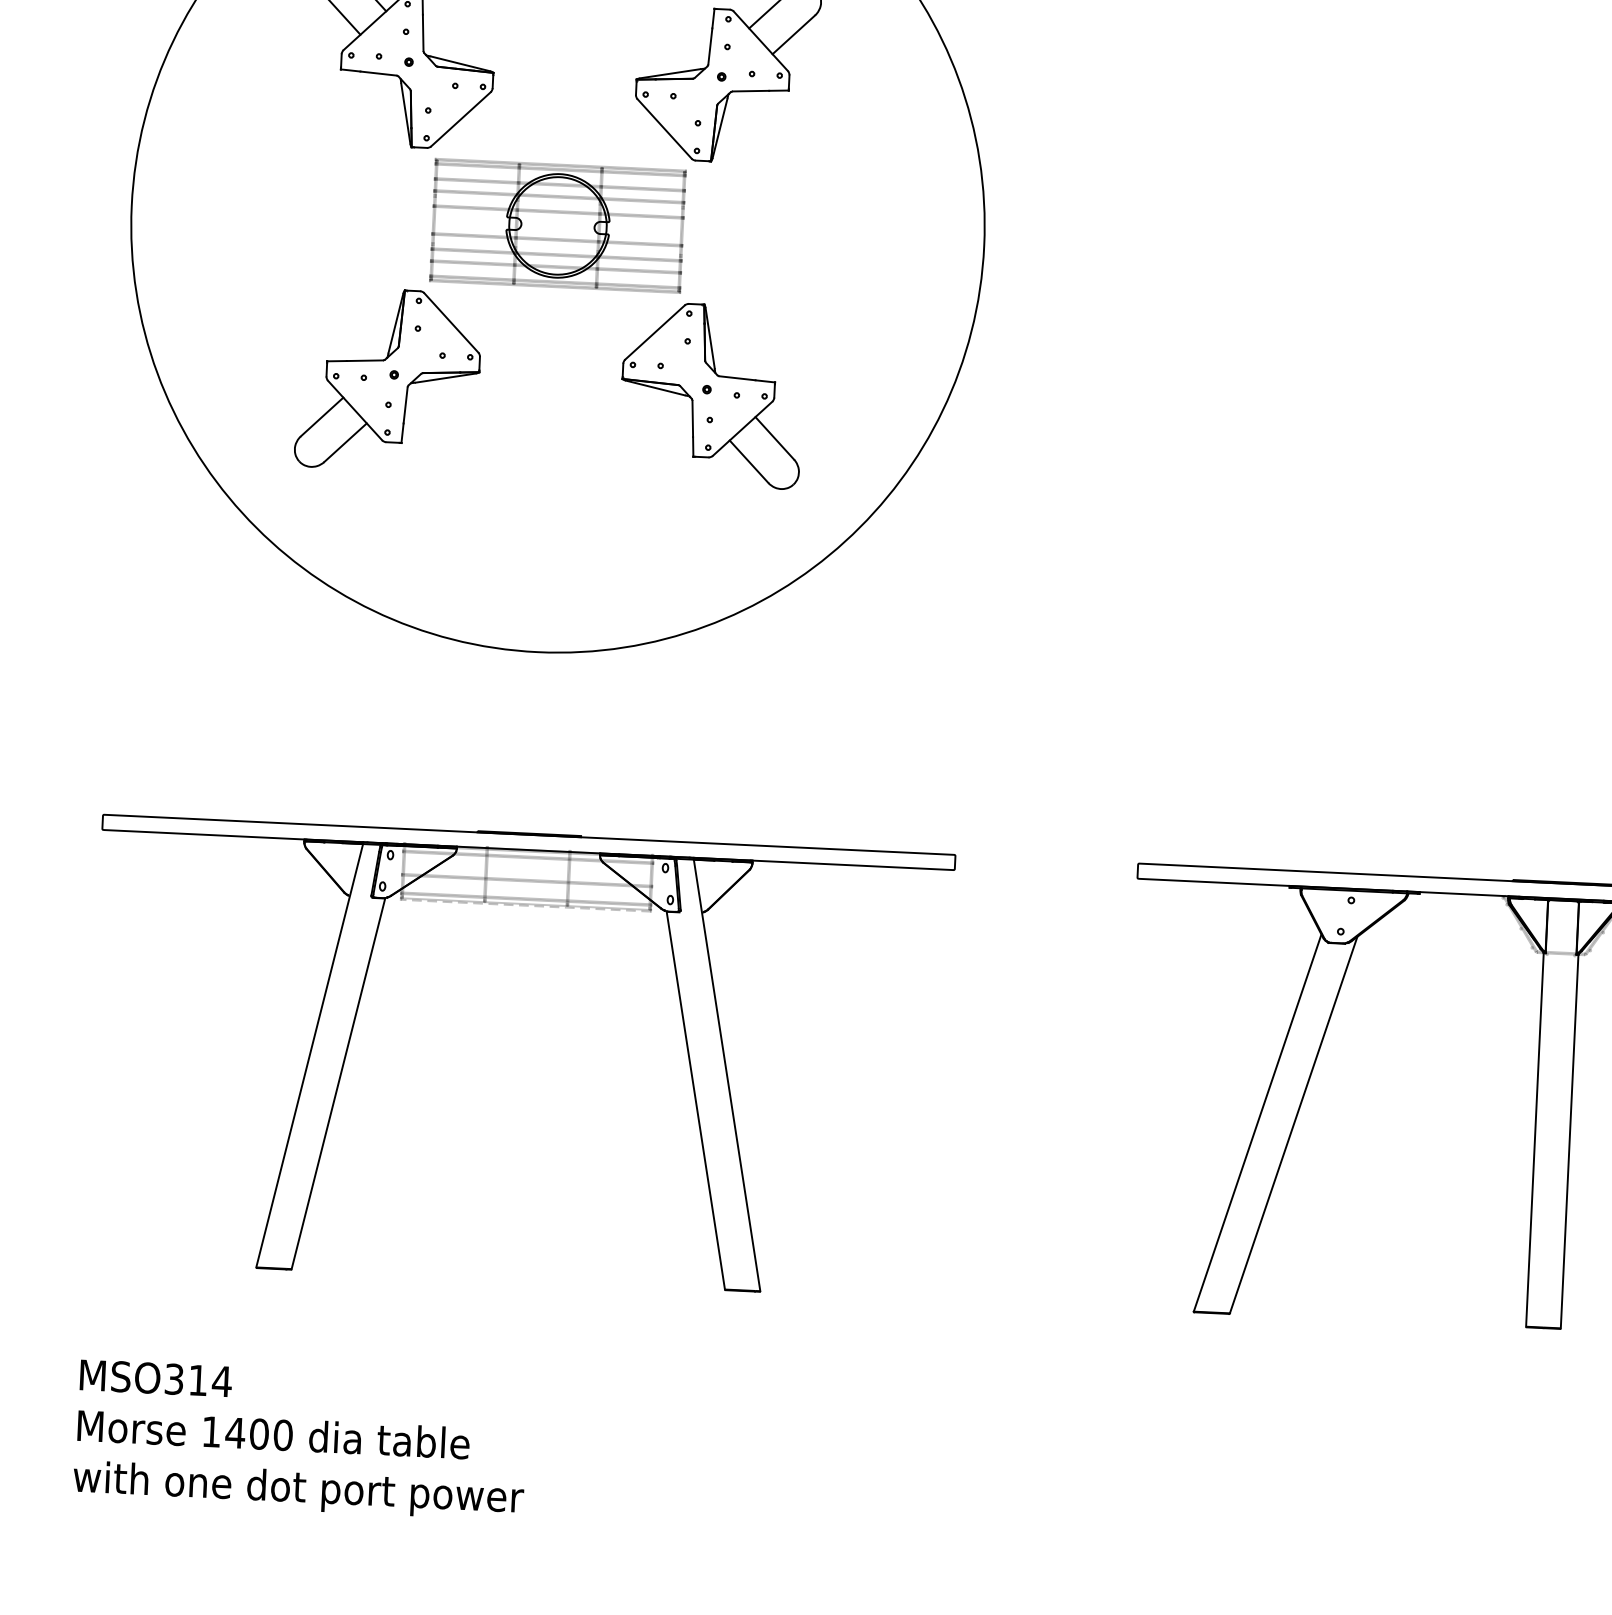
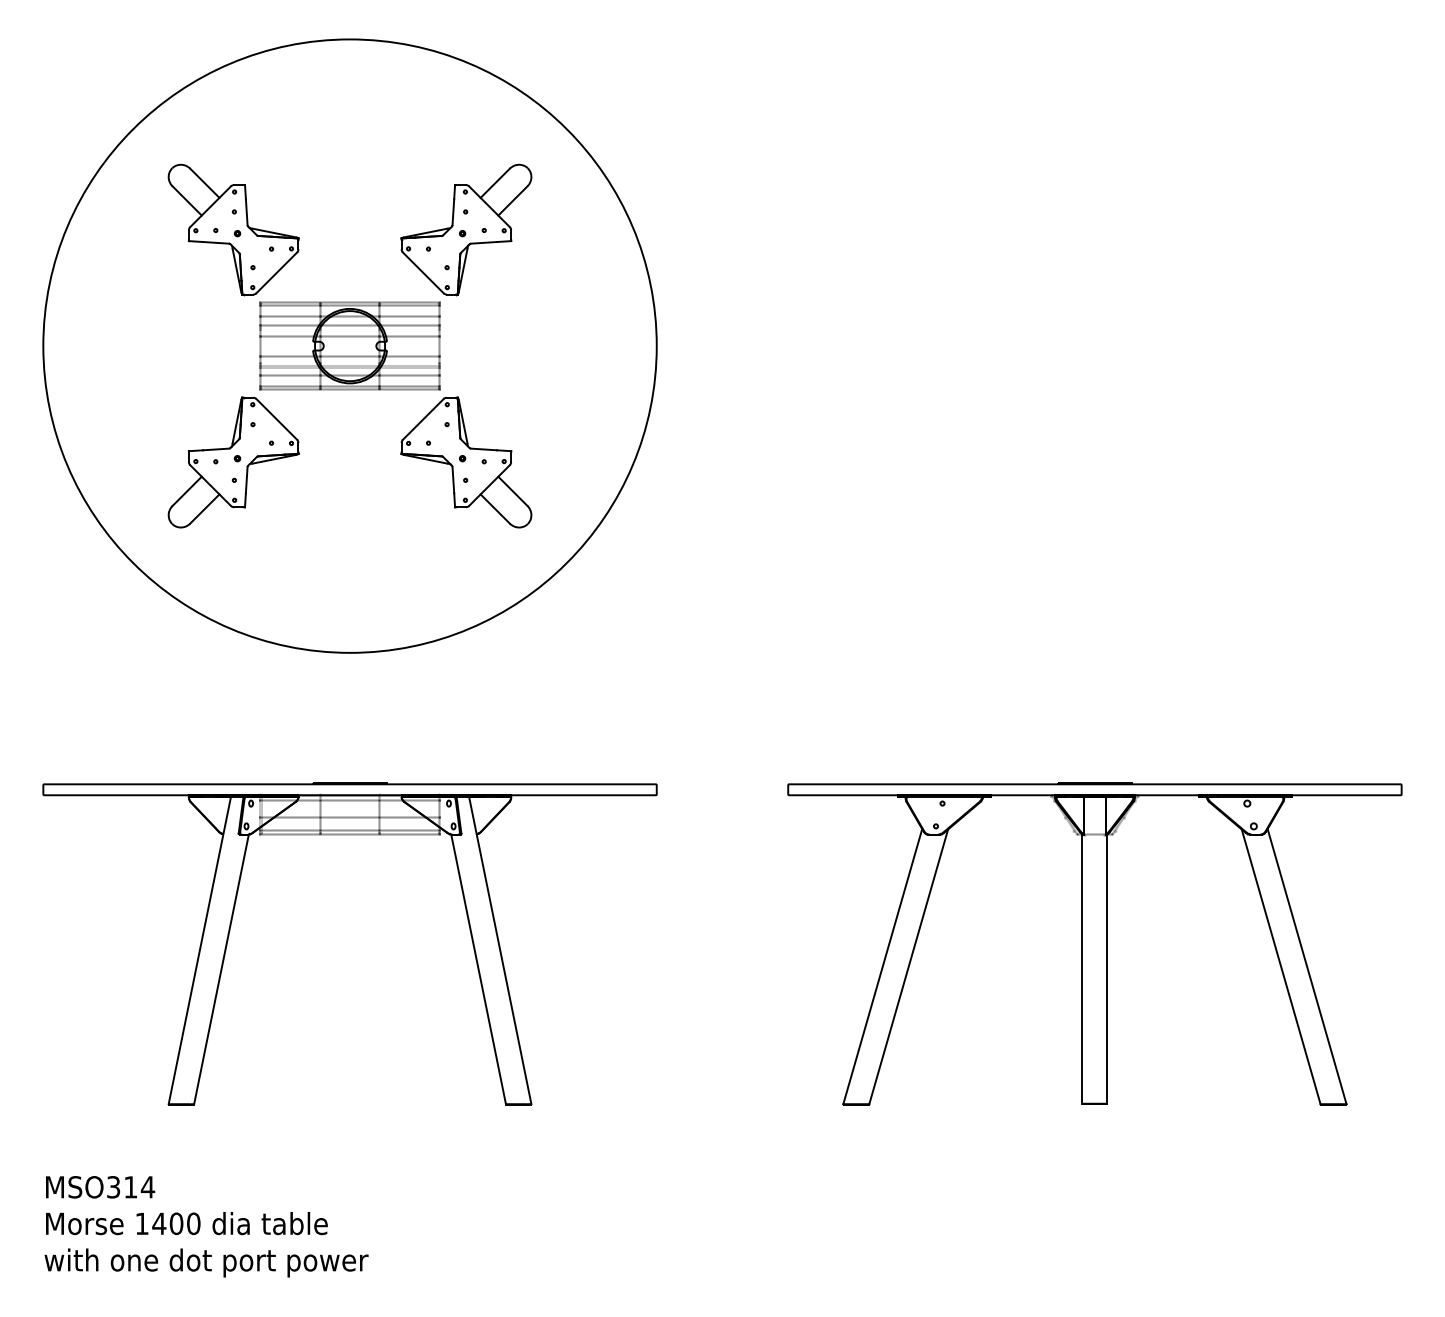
line: (525, 905) -> (349, 835), dashed -> solid

